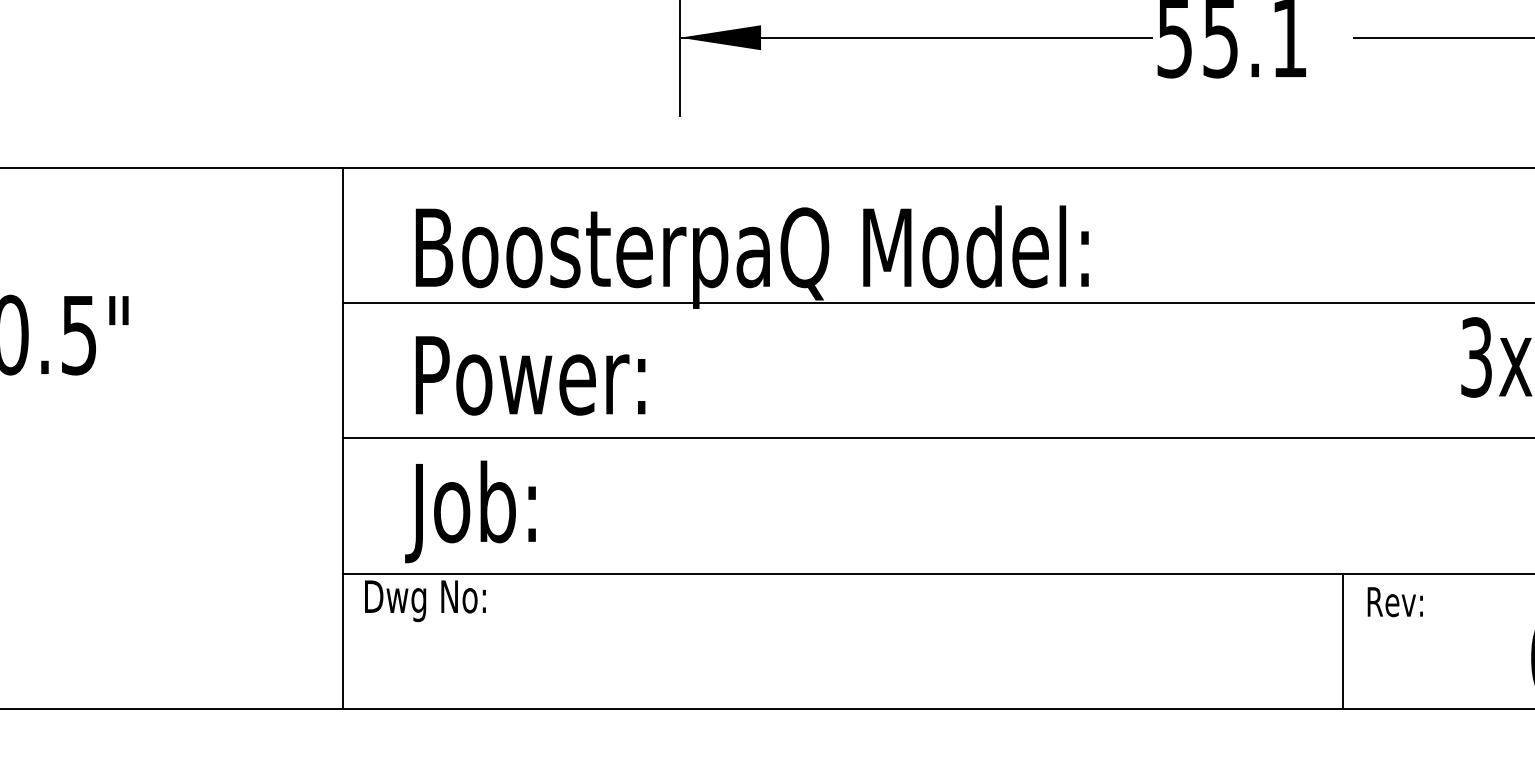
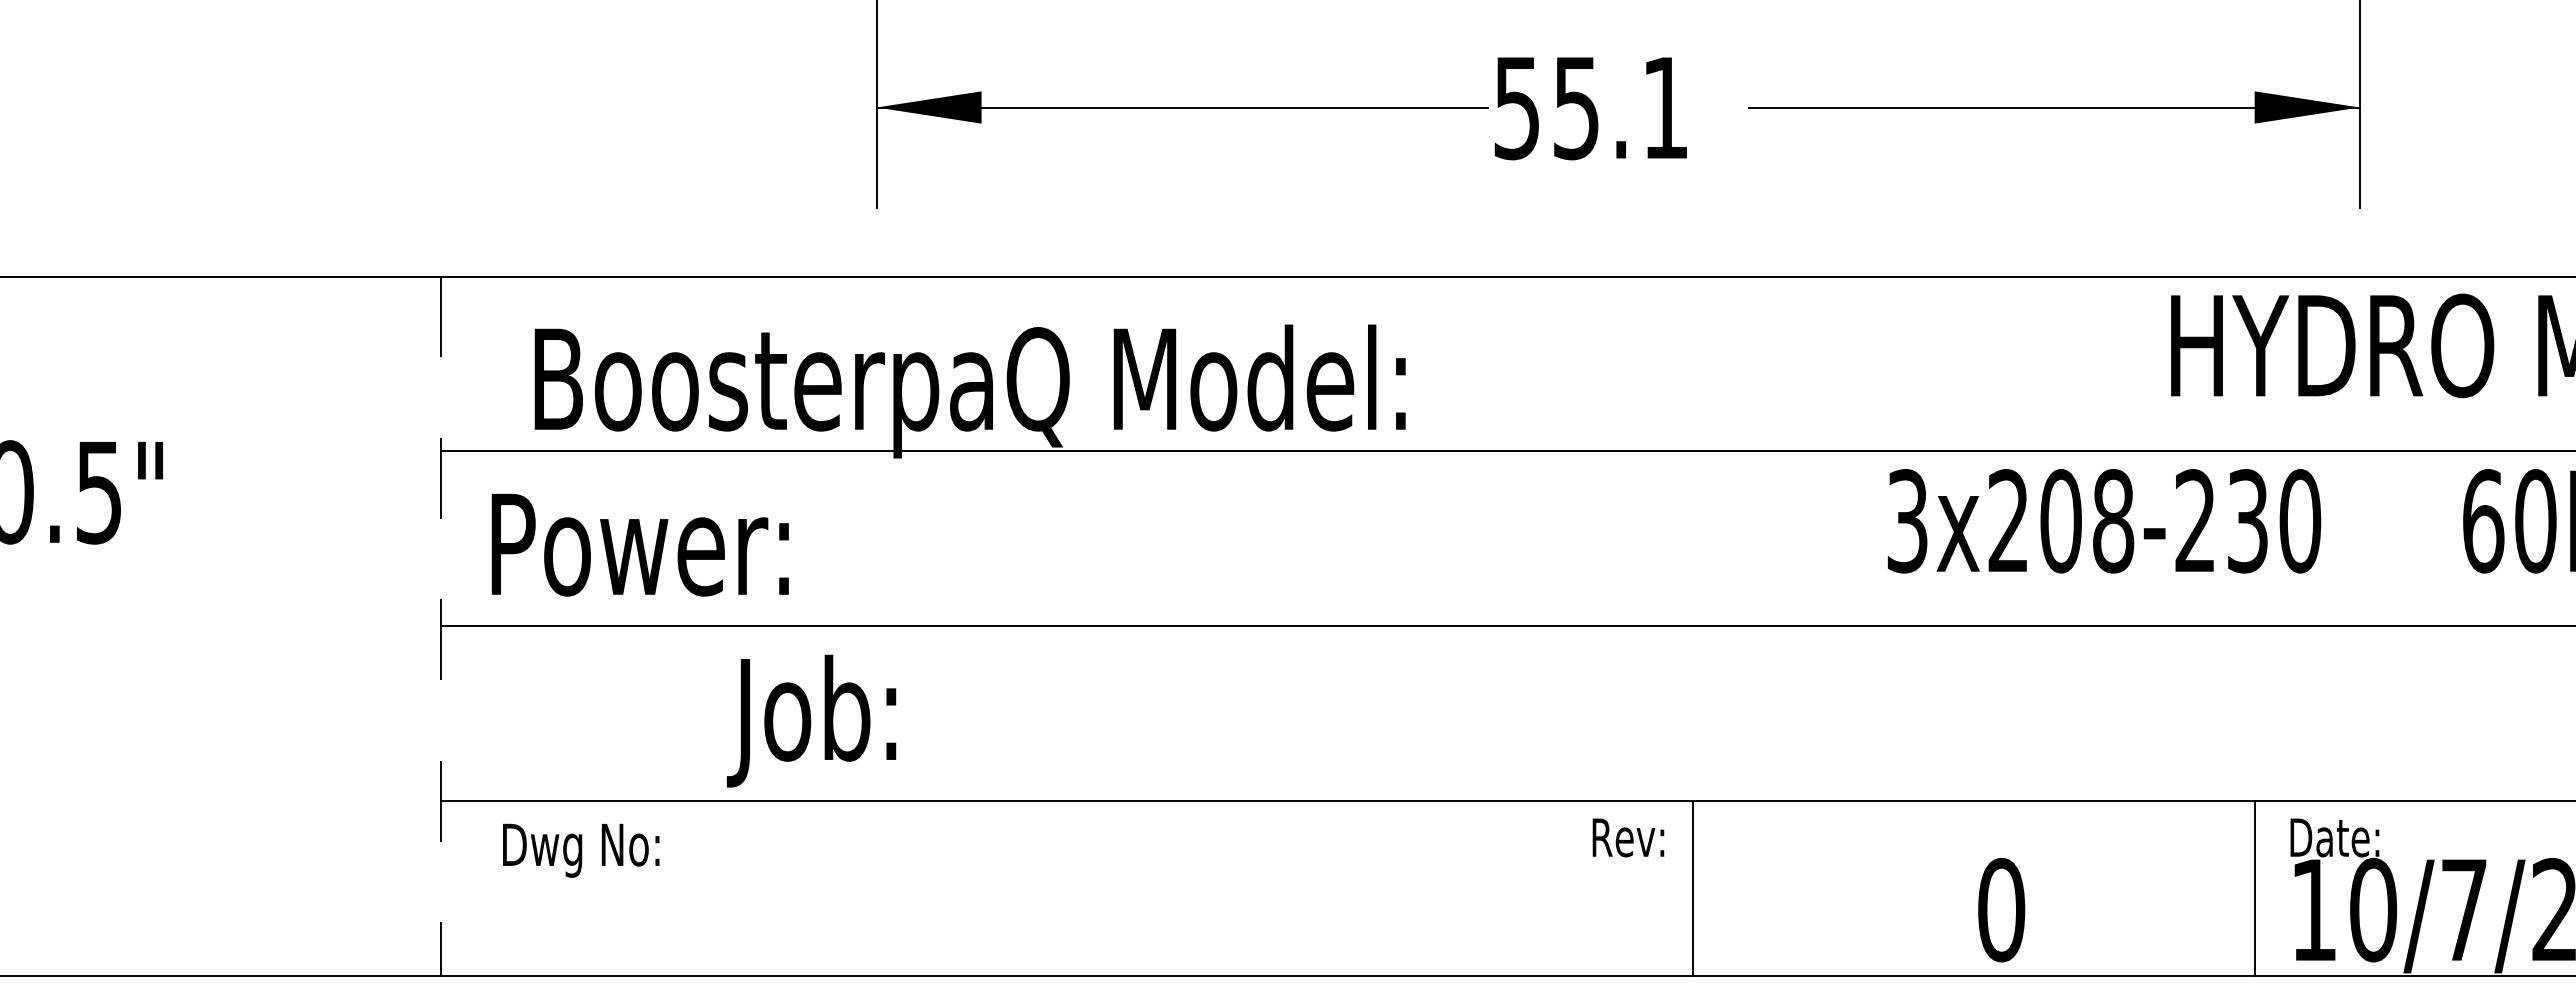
text: (529, 376) -> (639, 545), moved
line: (342, 438) -> (440, 626), solid -> dashed
text: (470, 511) -> (811, 720), moved
text: (425, 601) -> (581, 850), moved
text: (1395, 601) -> (1628, 837), moved
line: (1342, 640) -> (1693, 887), moved

